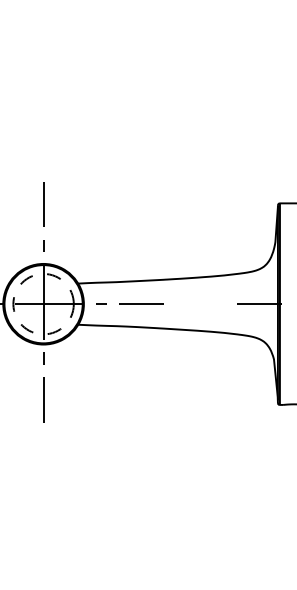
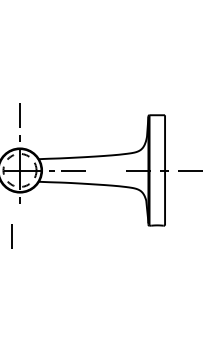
line: (42, 400) -> (11, 236), moved

